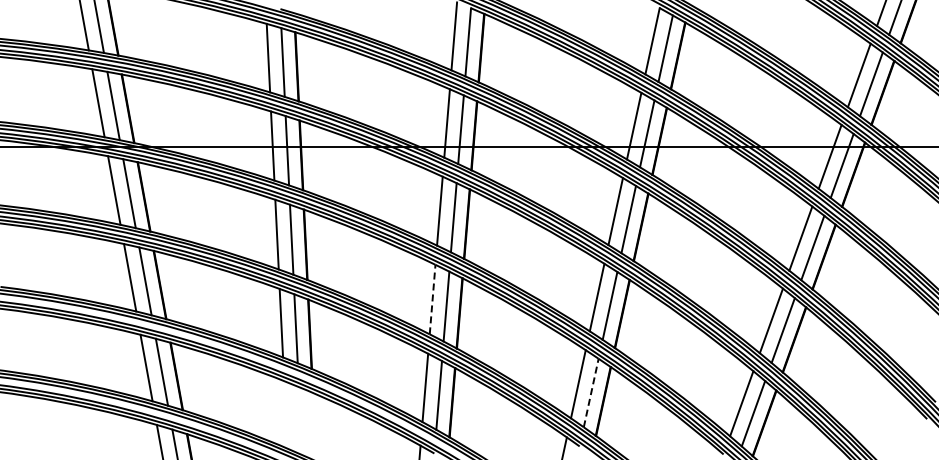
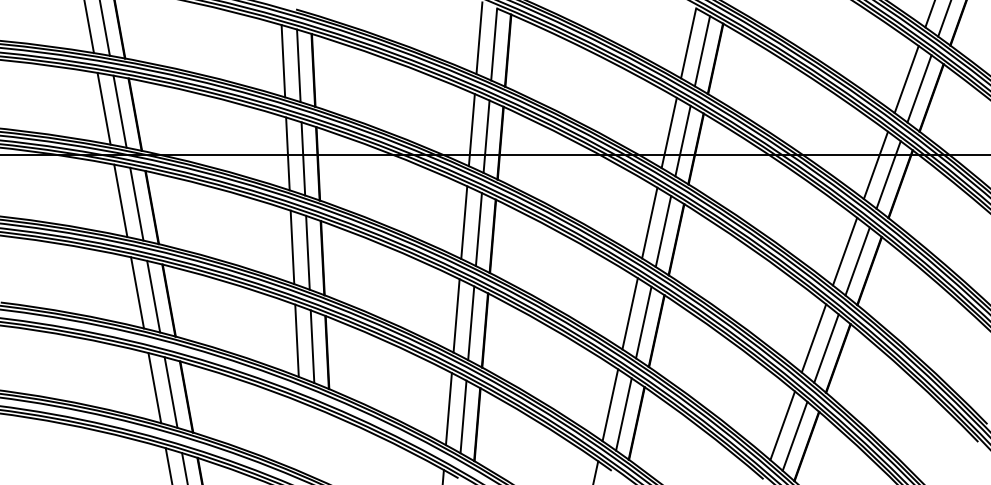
line: (432, 299) -> (456, 315), dashed -> solid
line: (591, 392) -> (624, 413), dashed -> solid

